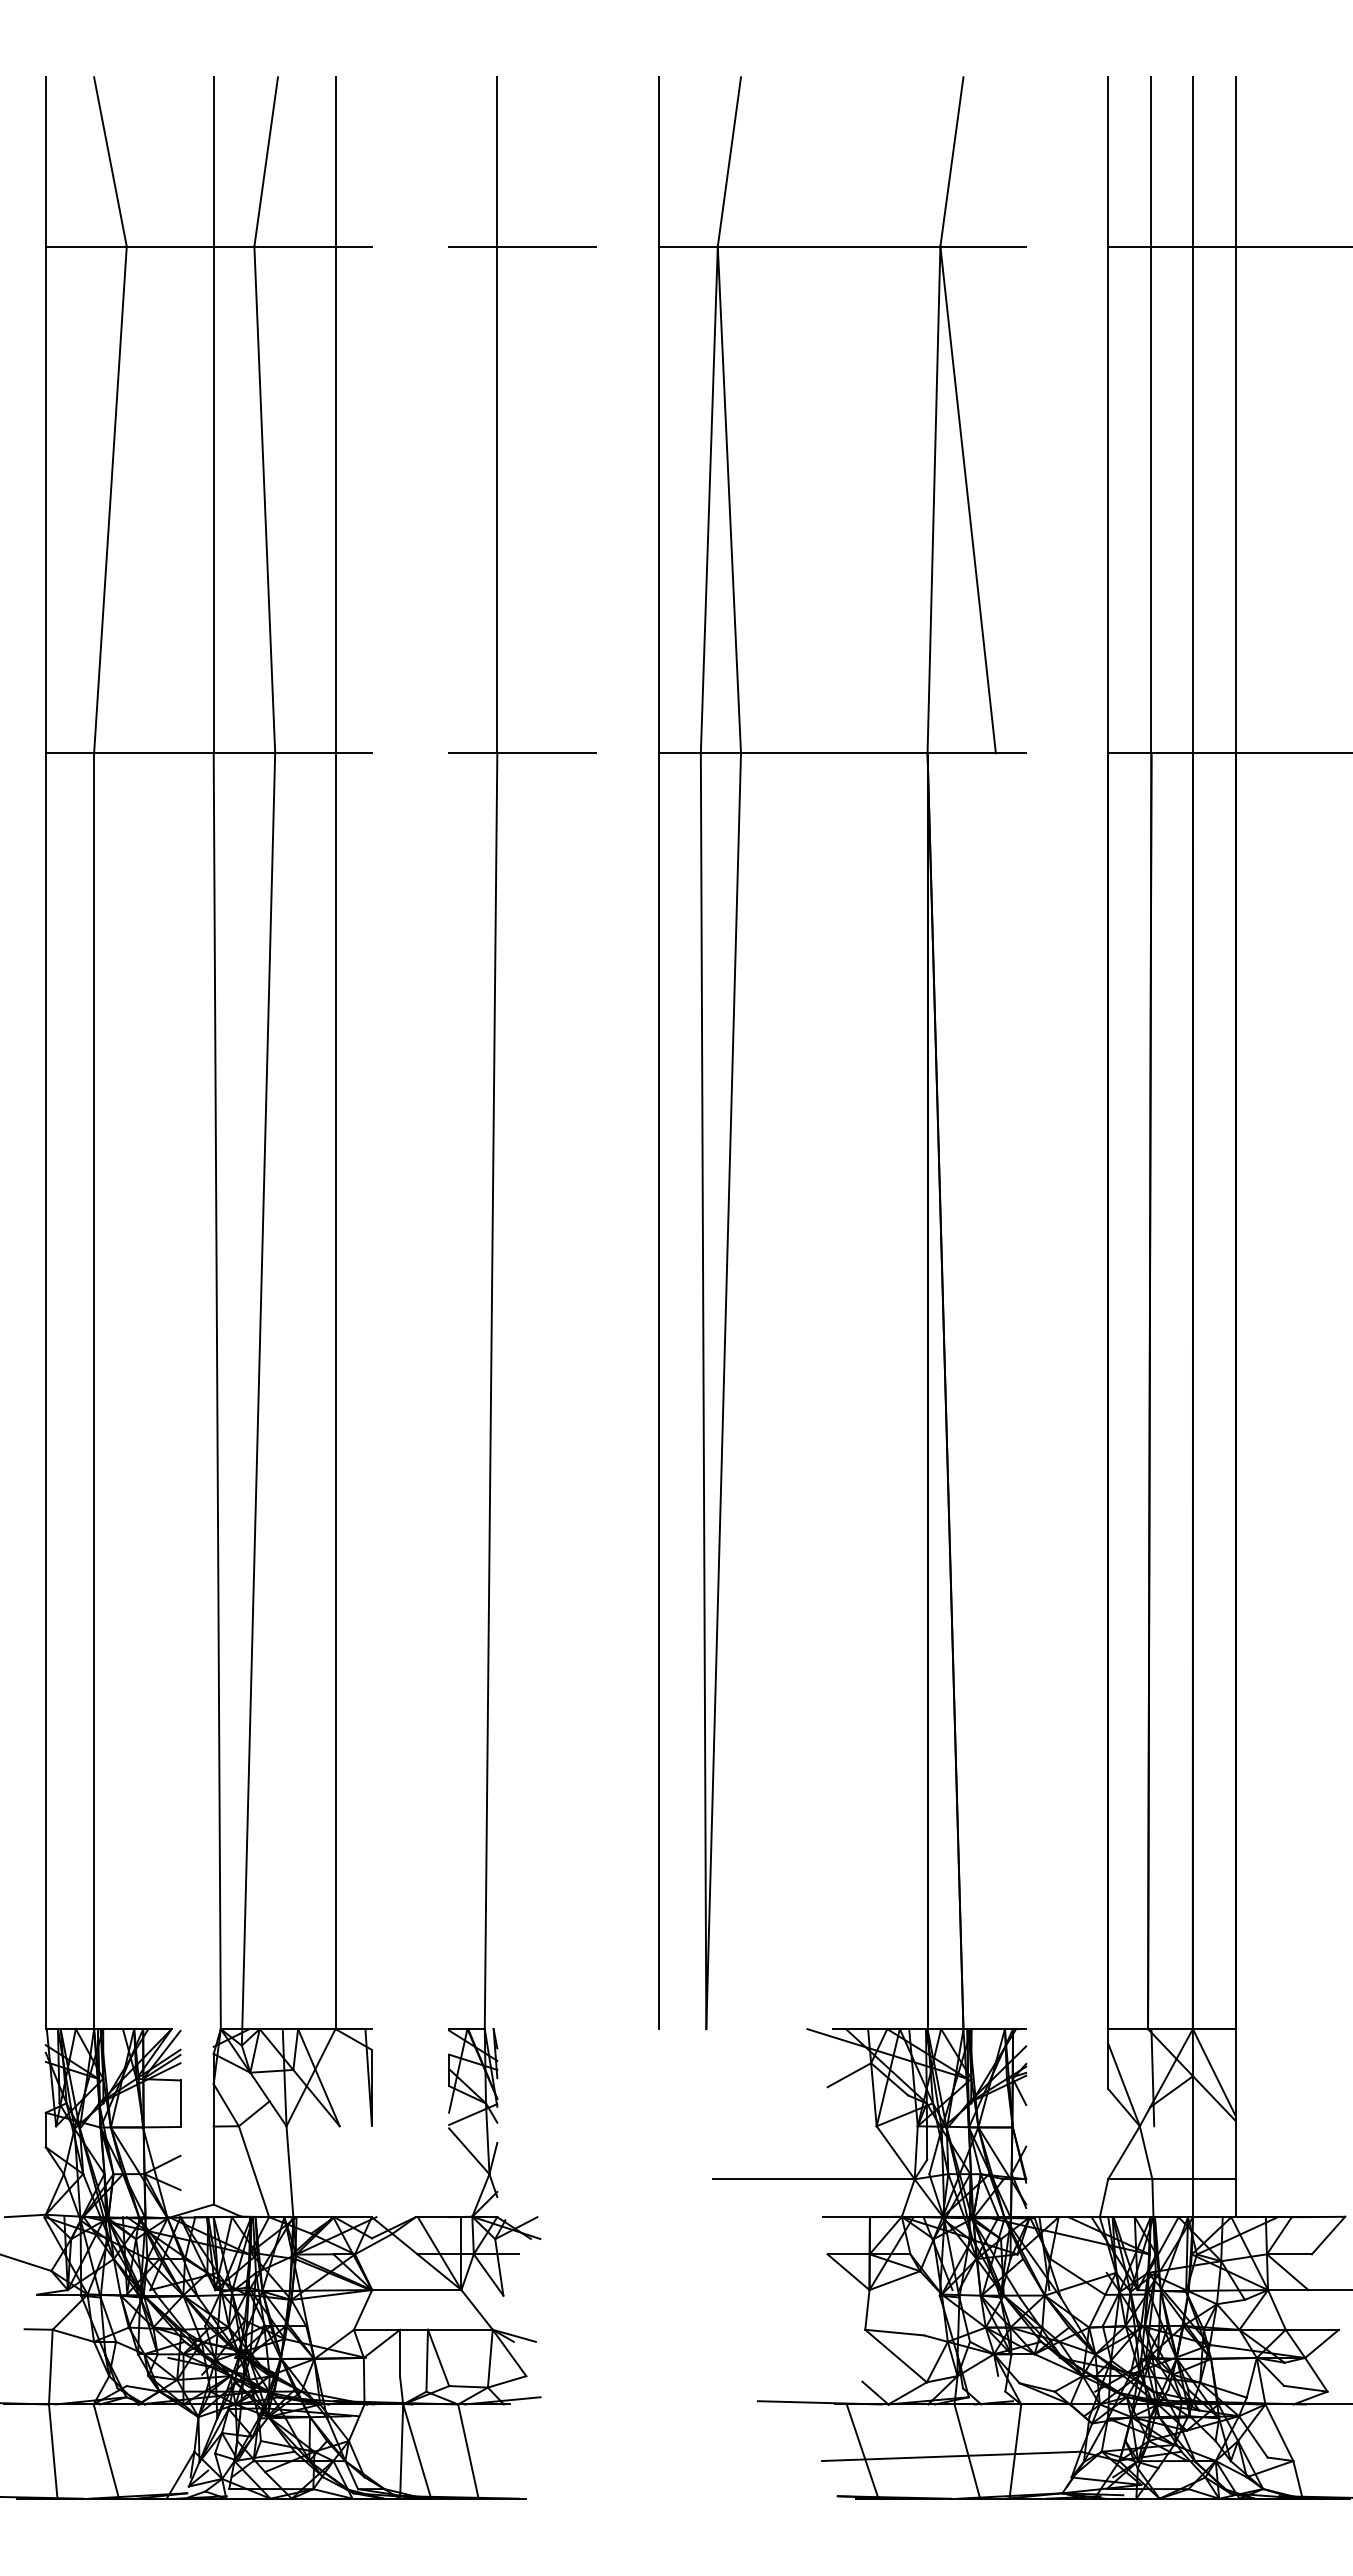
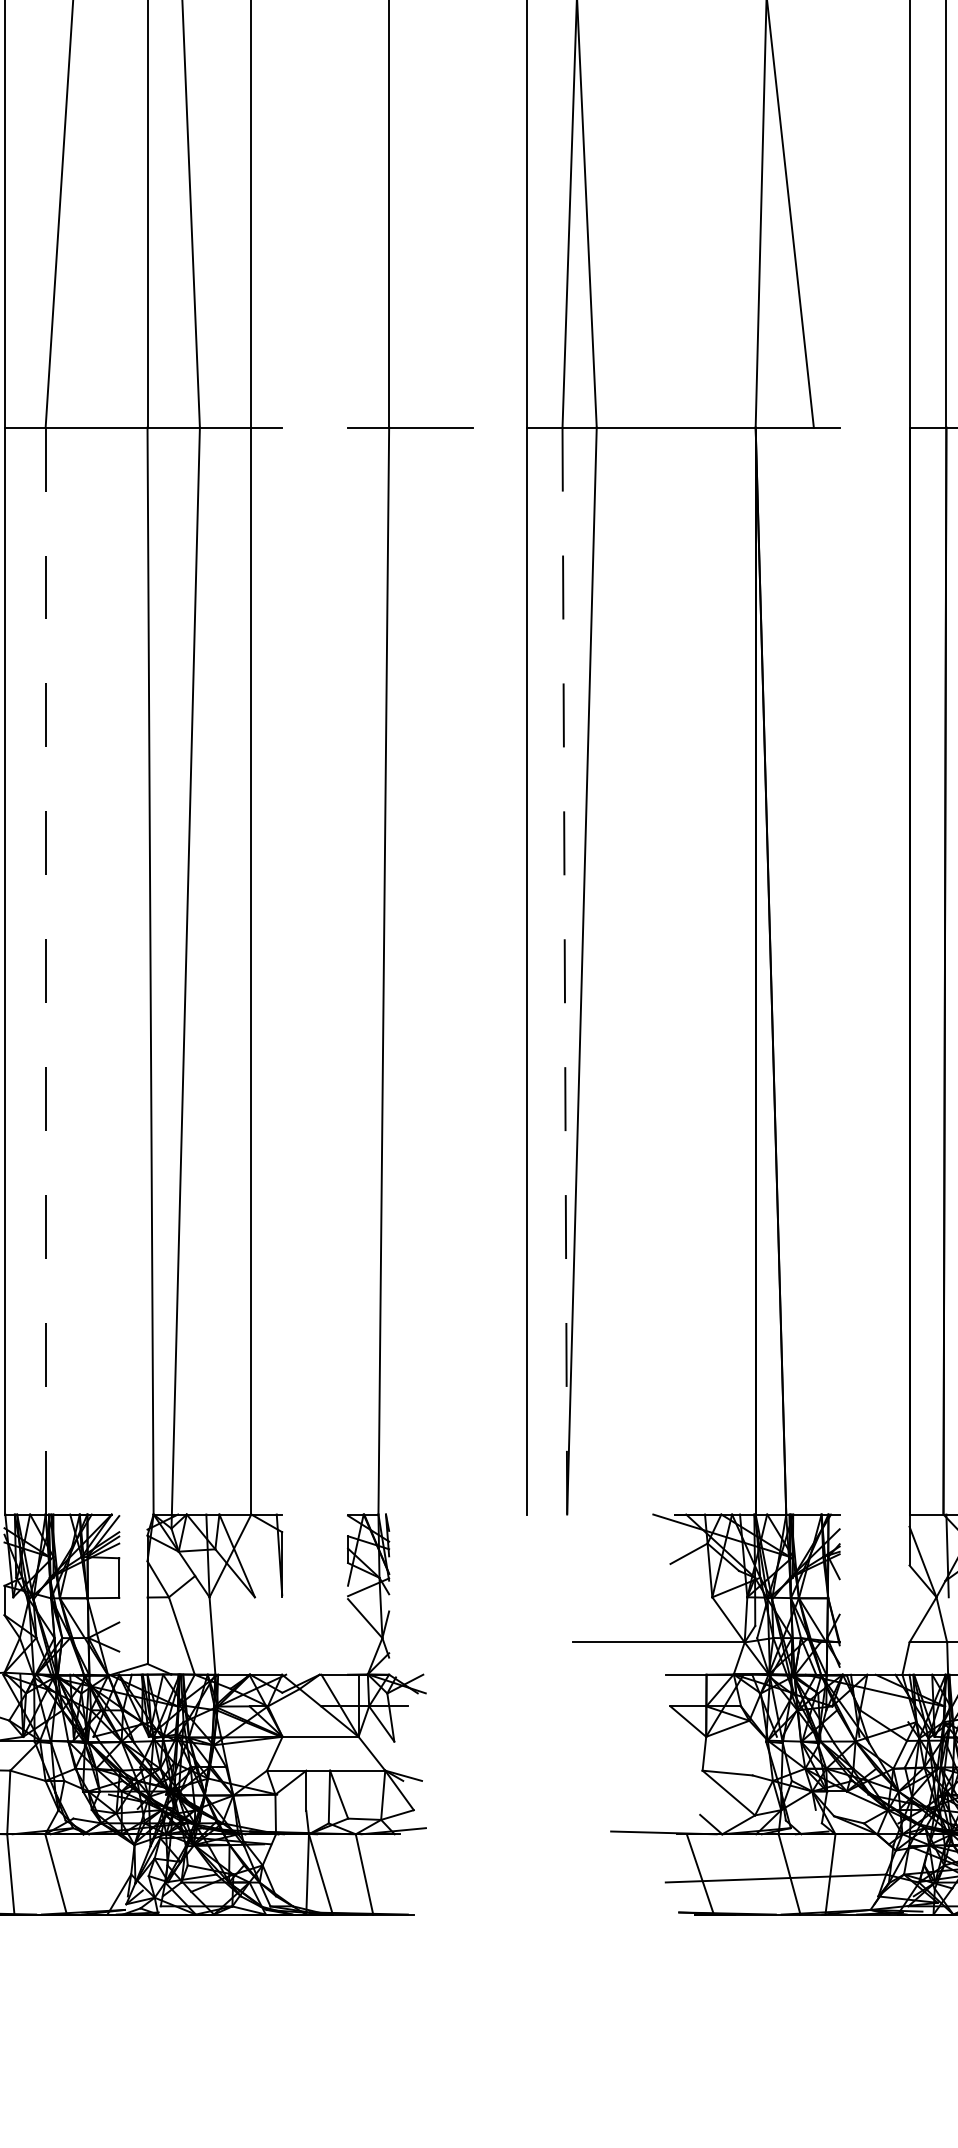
line: (94, 1391) -> (45, 971), solid -> dashed
line: (703, 1391) -> (564, 971), solid -> dashed

